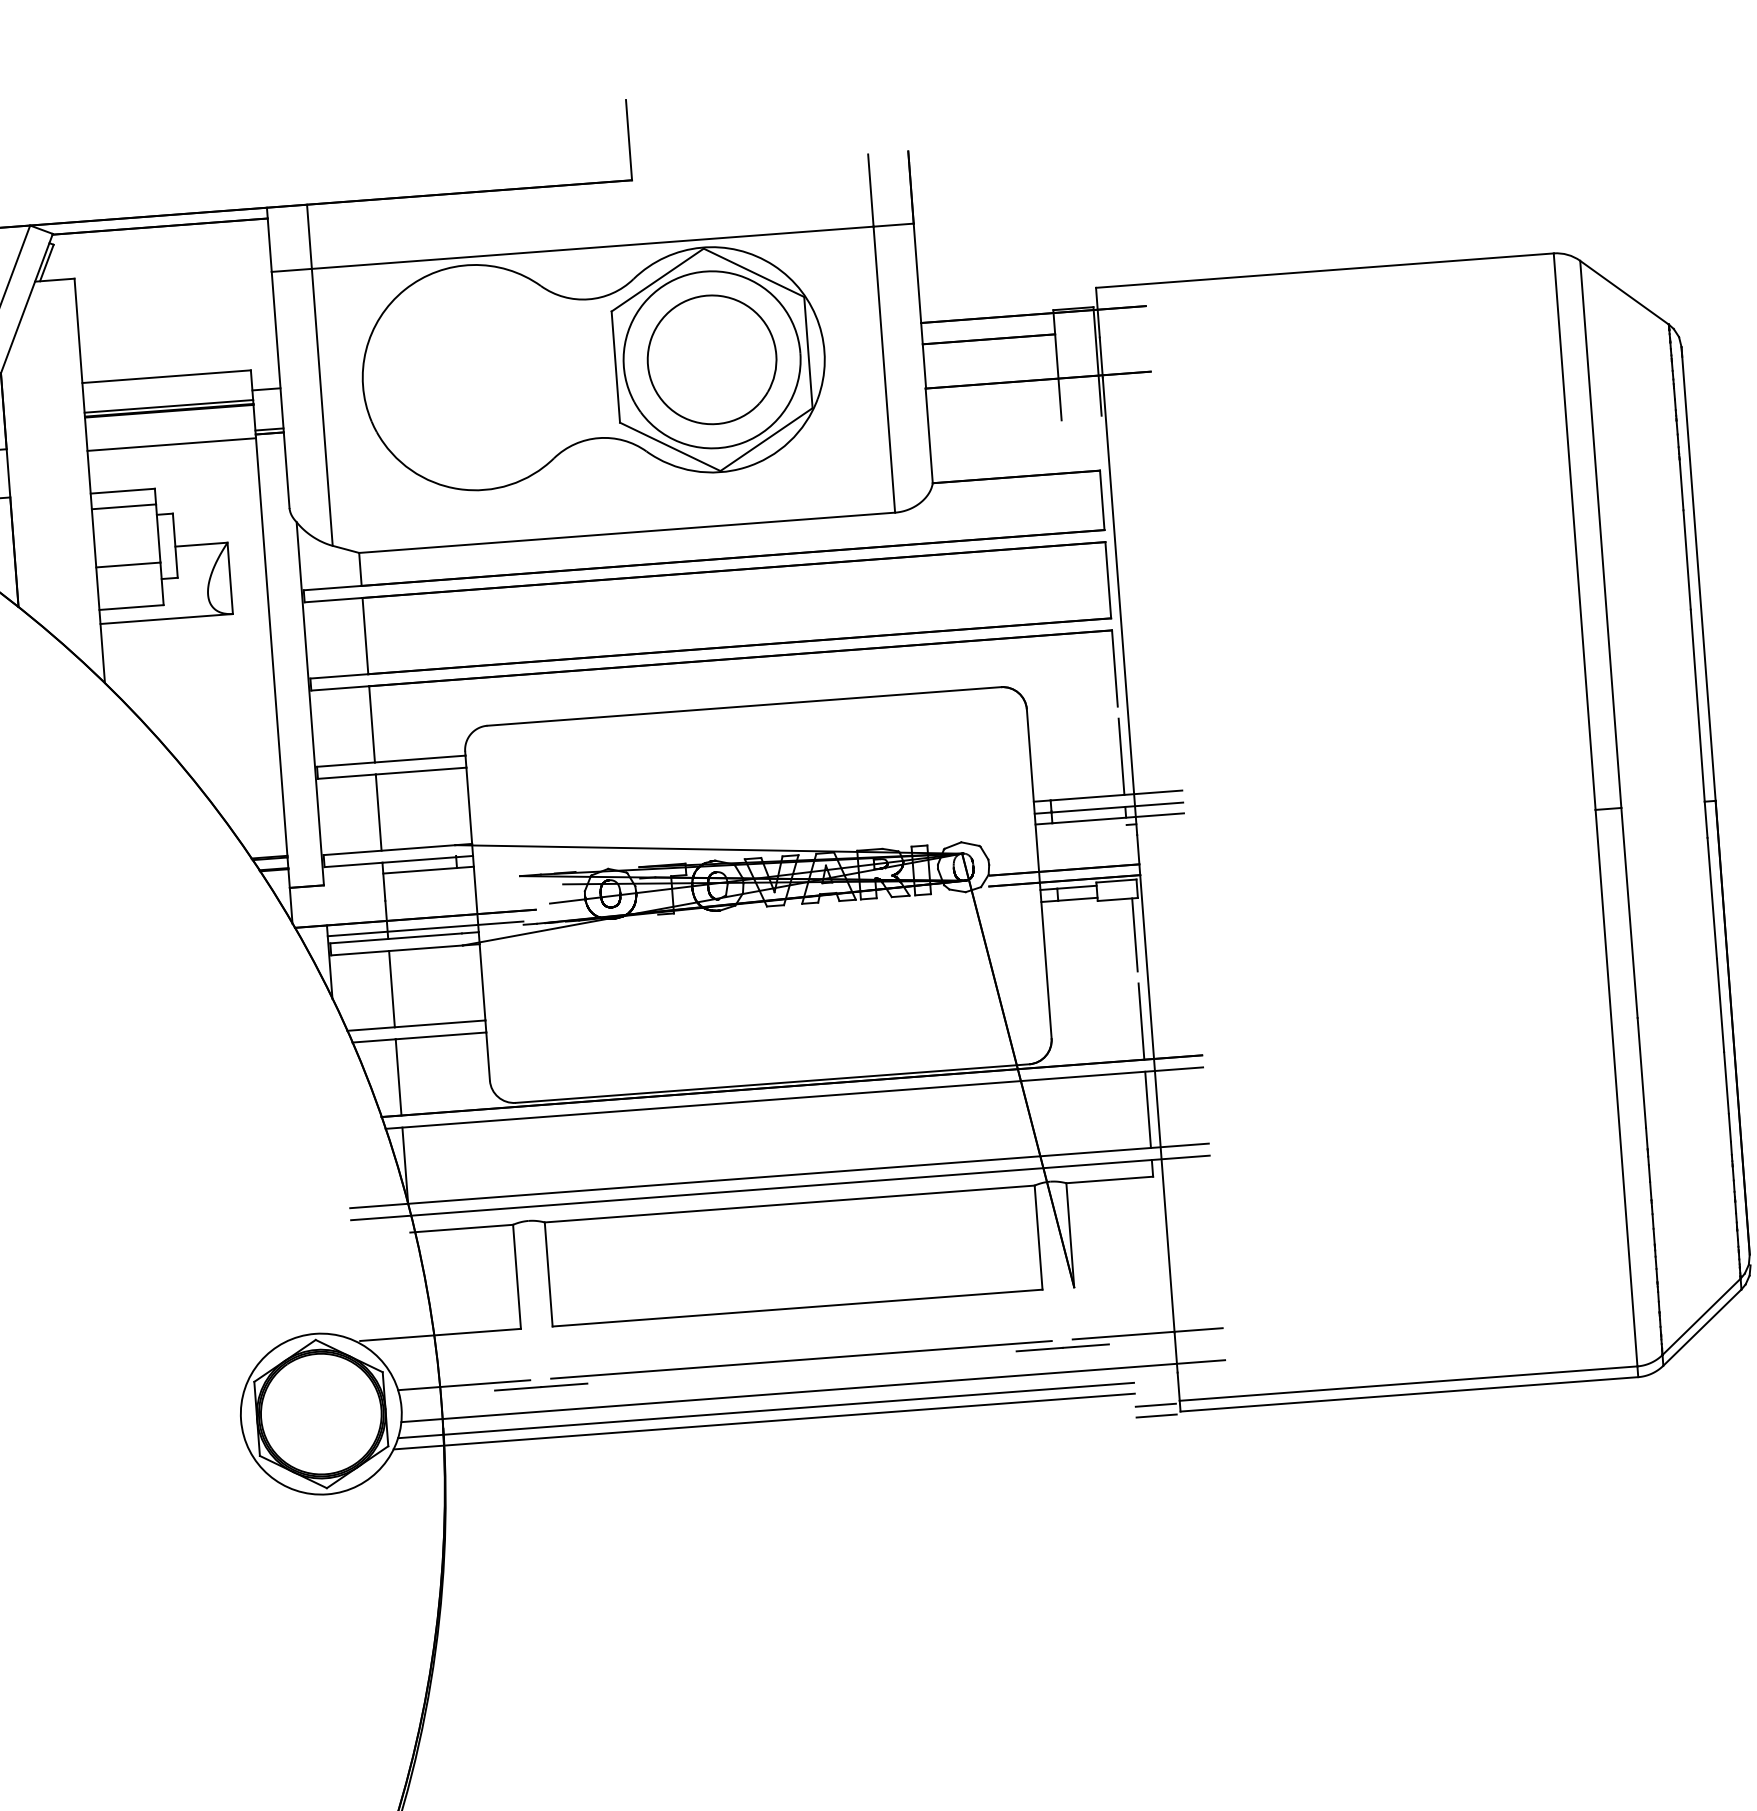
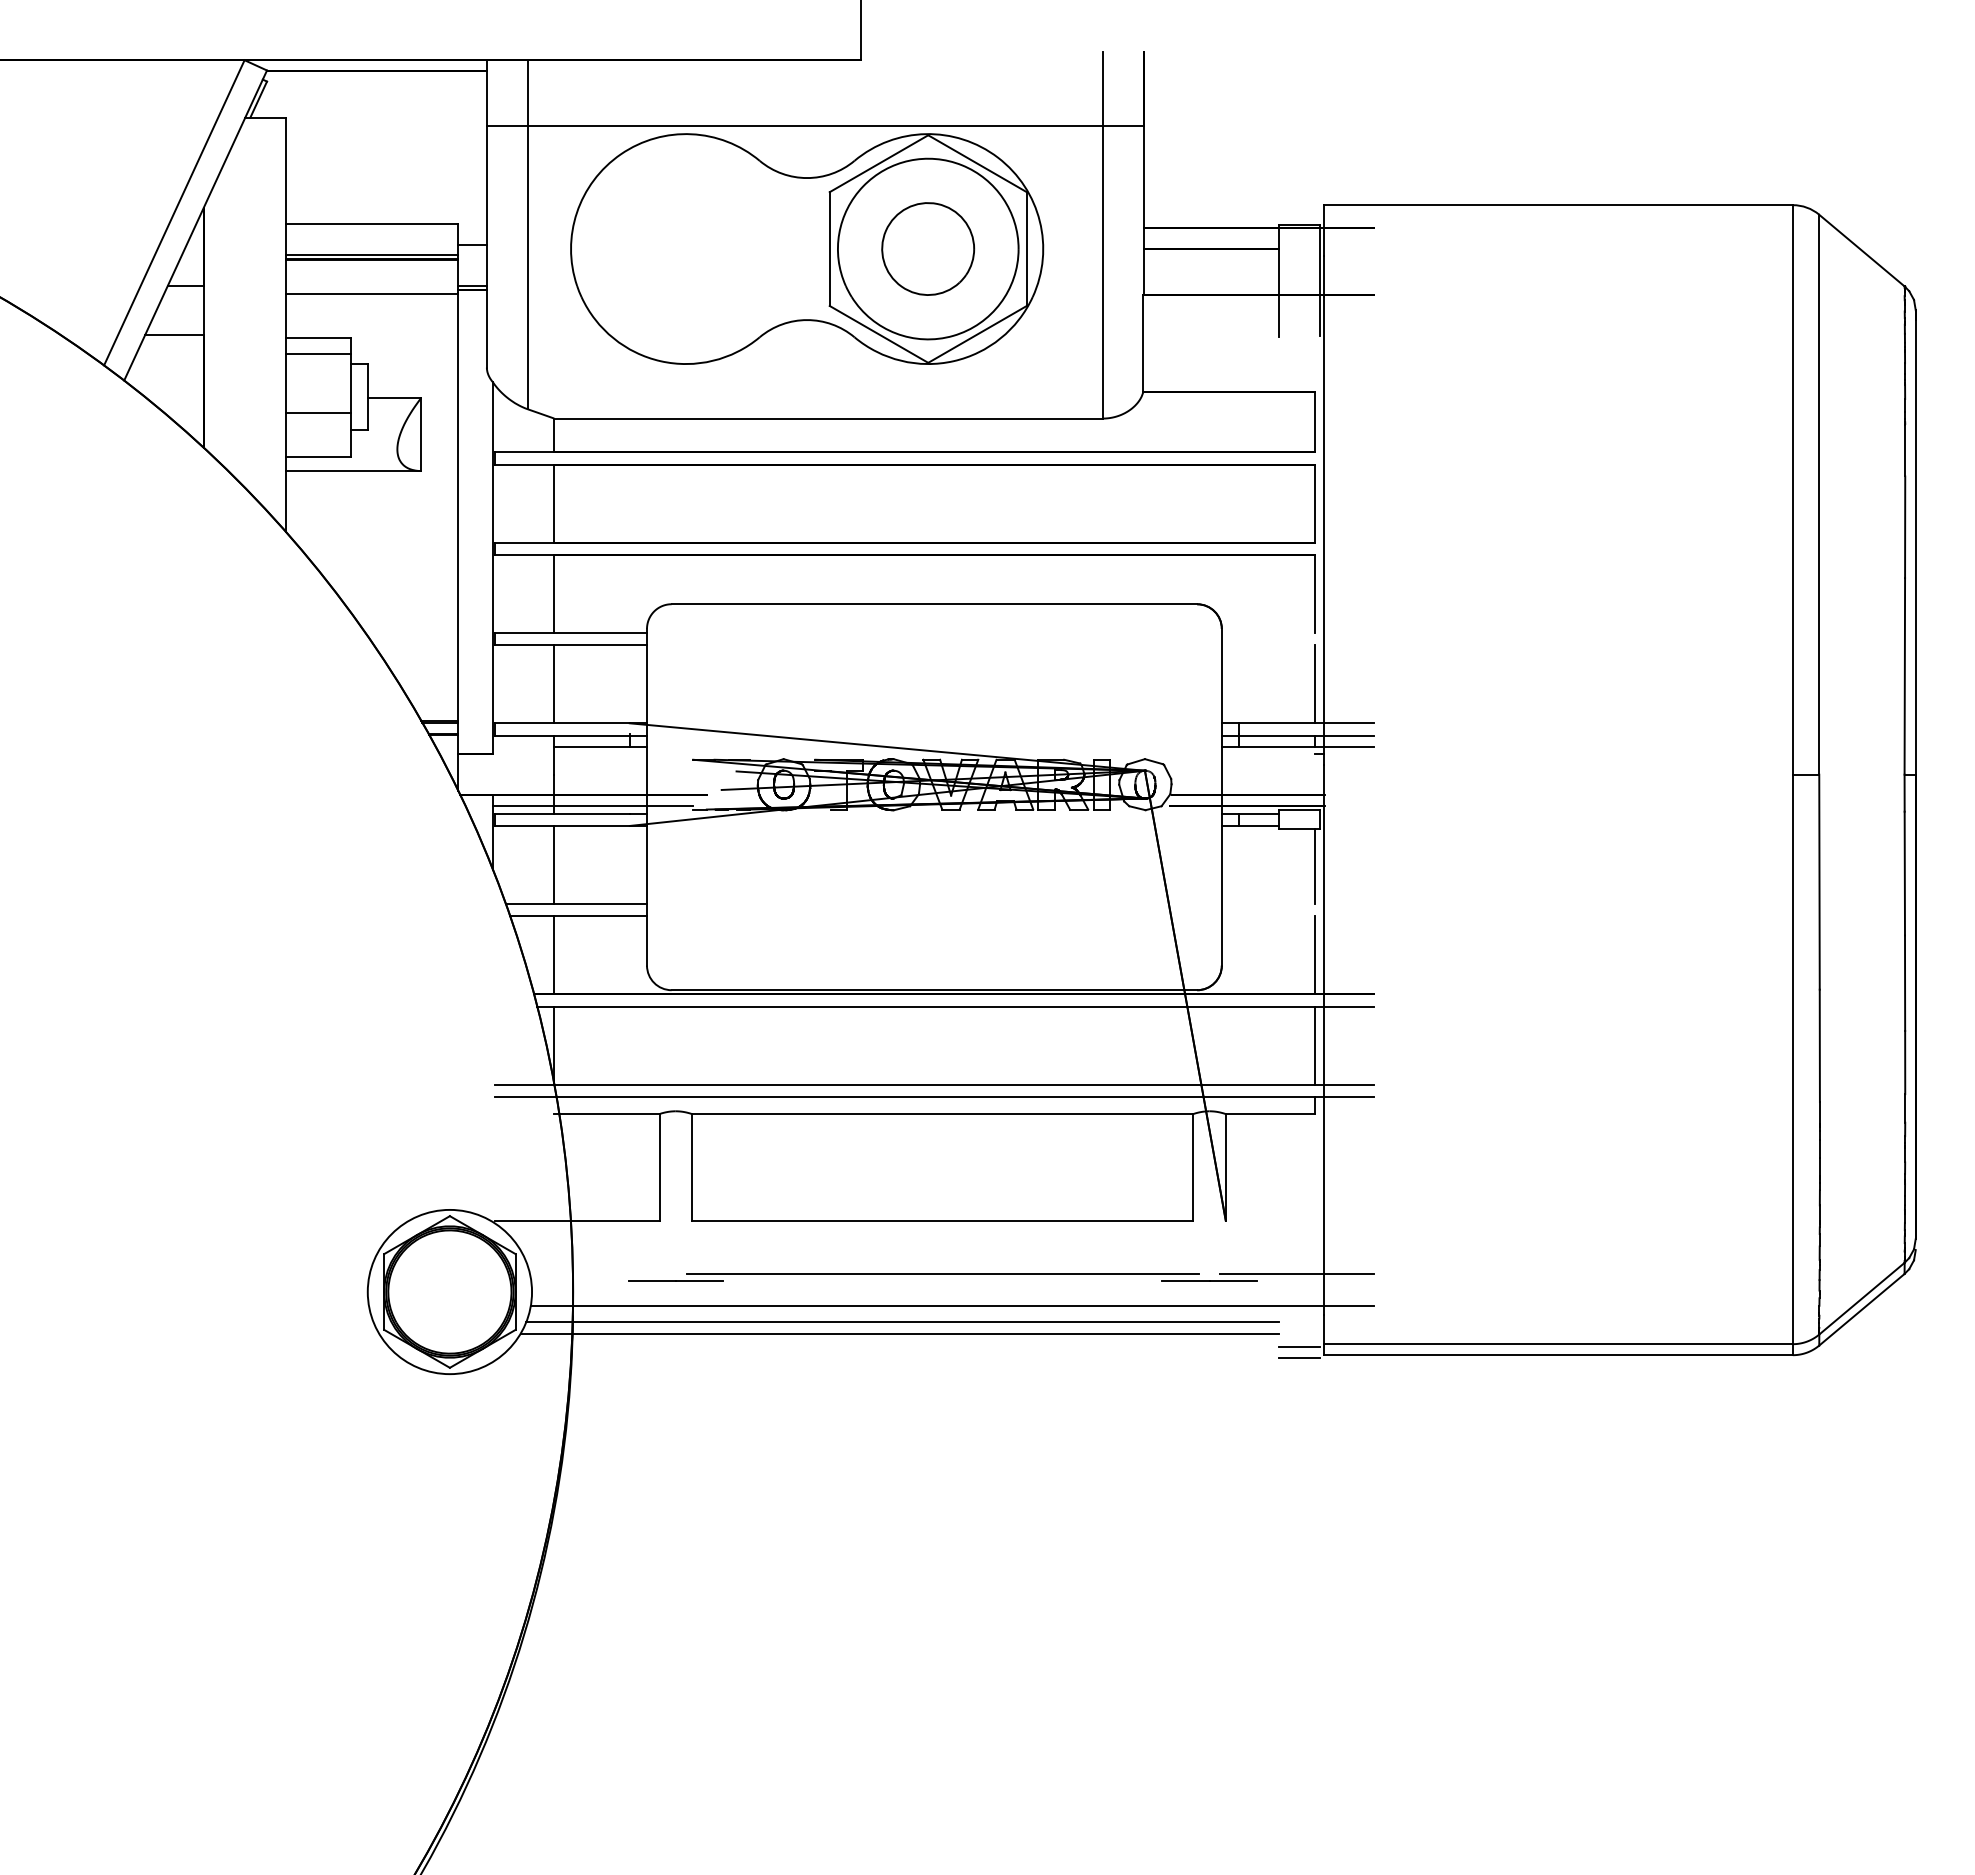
part: (711, 359) -> (927, 248), size x0.7
line: (464, 1385) -> (597, 1273), removed

